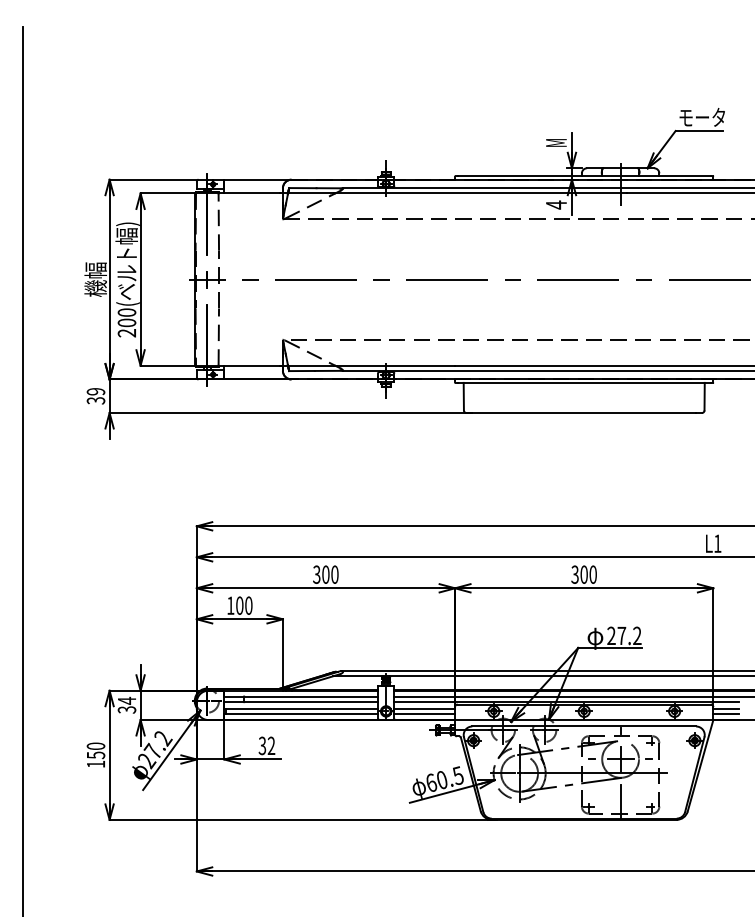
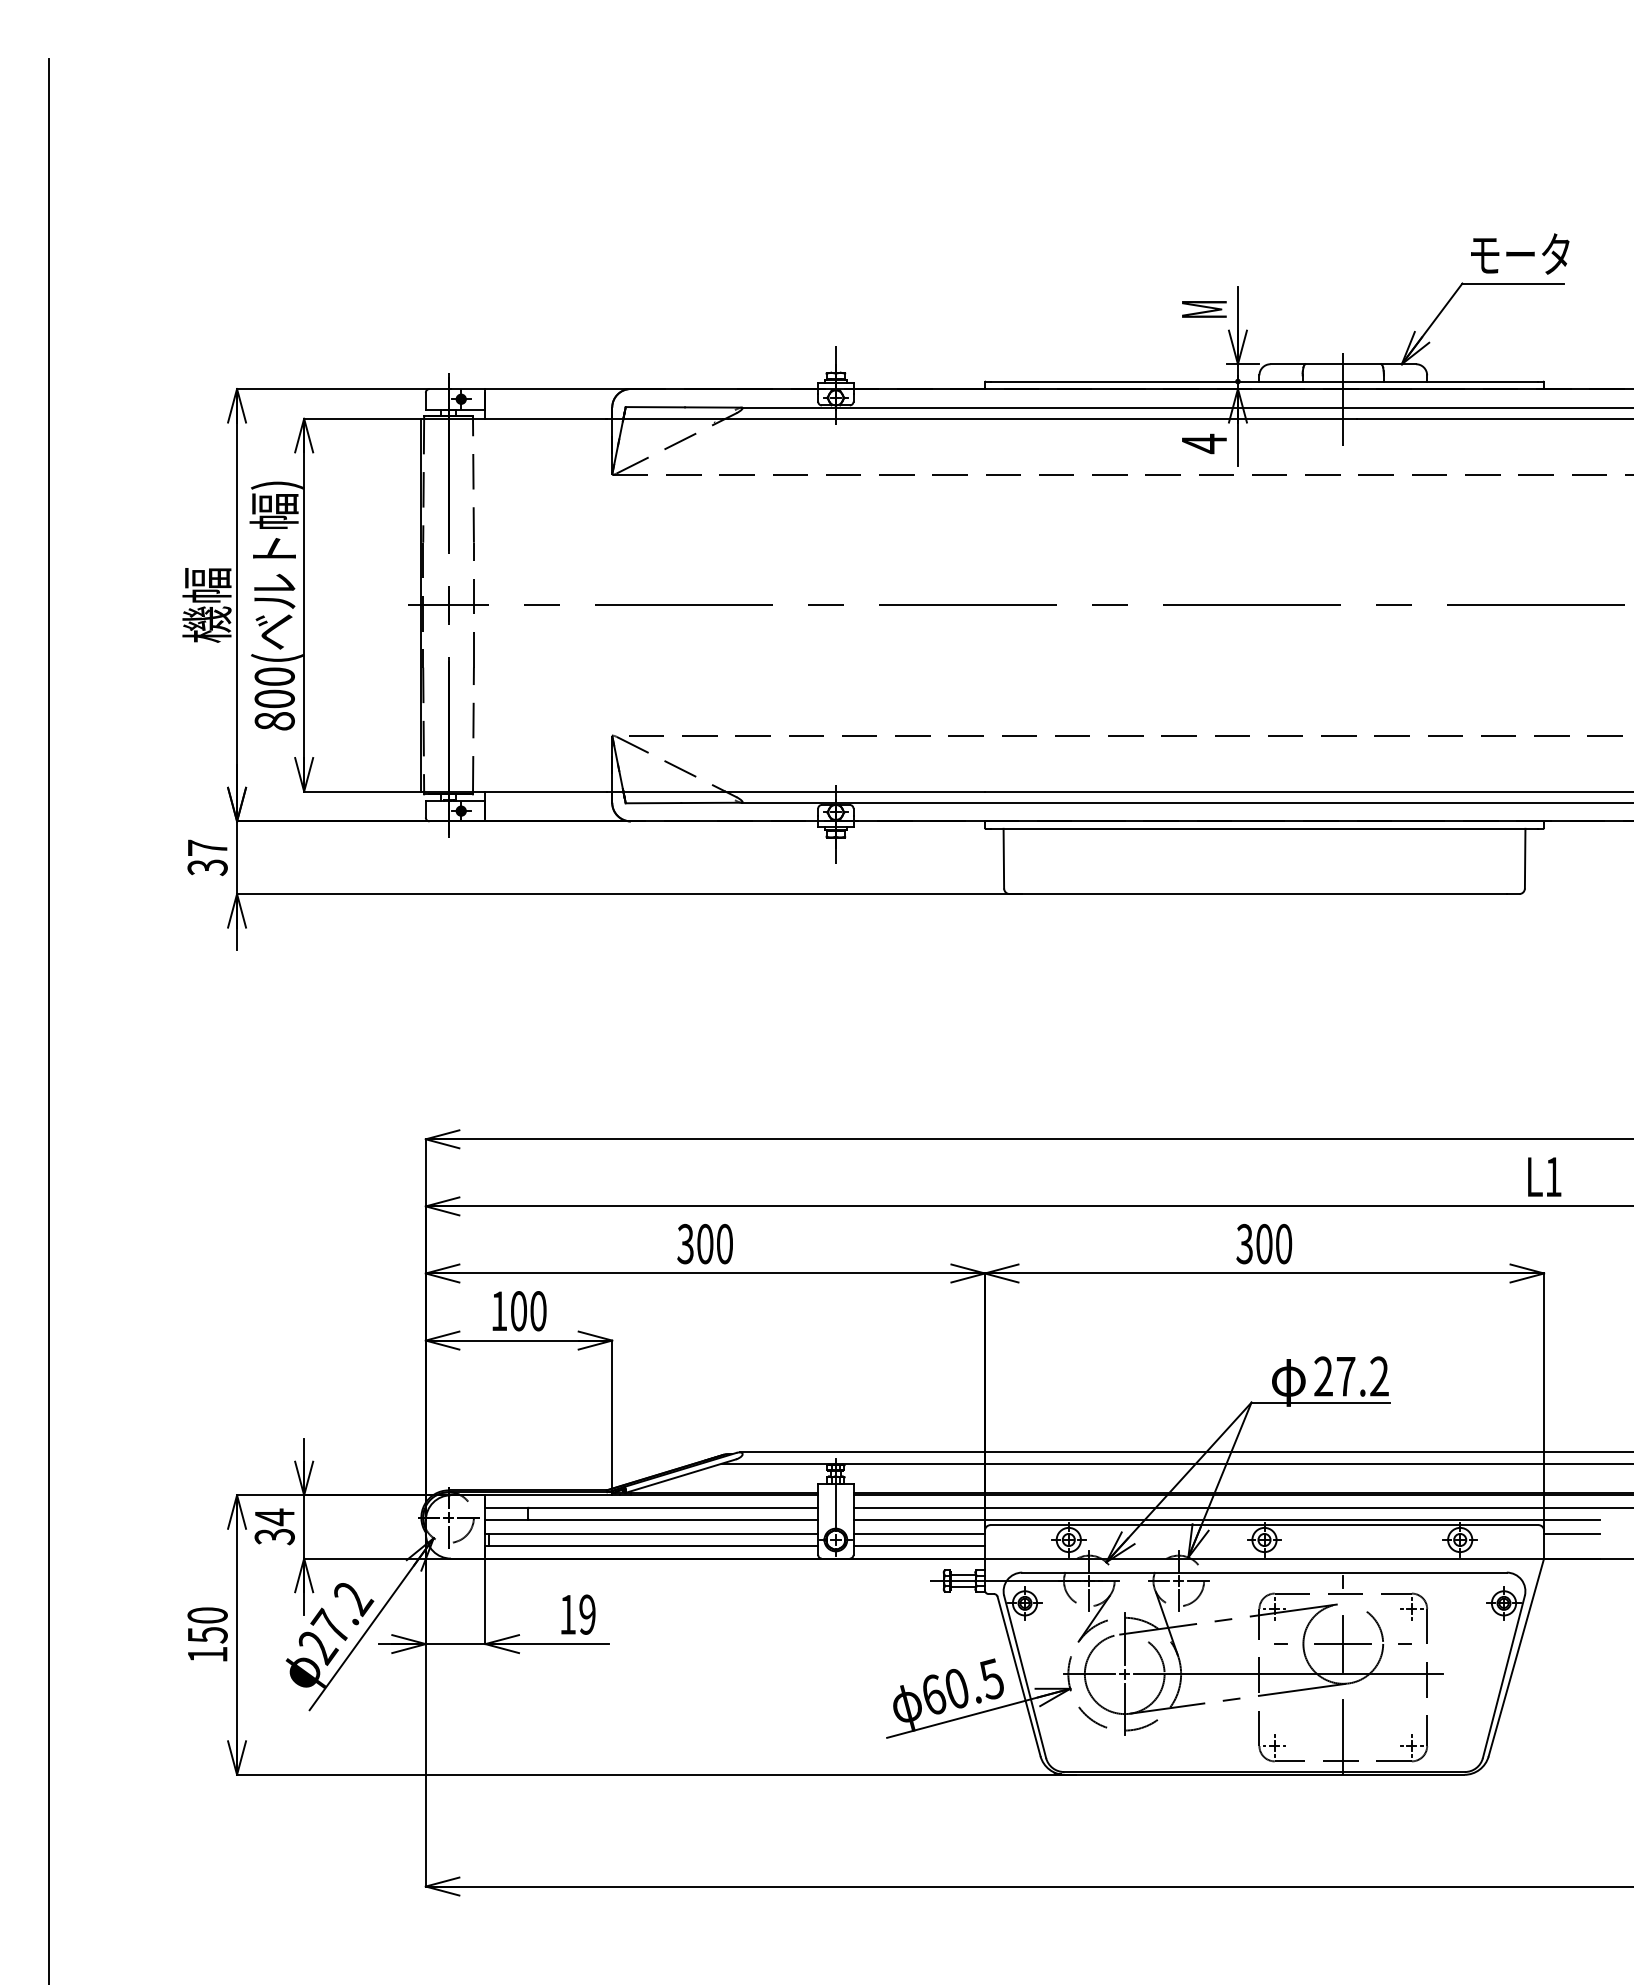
text: (126, 333) -> (273, 721), 200( -> 800(
text: (95, 391) -> (206, 847), 39 -> 37
line: (726, 714) -> (1572, 1546), removed
text: (266, 745) -> (576, 1613), 32 -> 19

